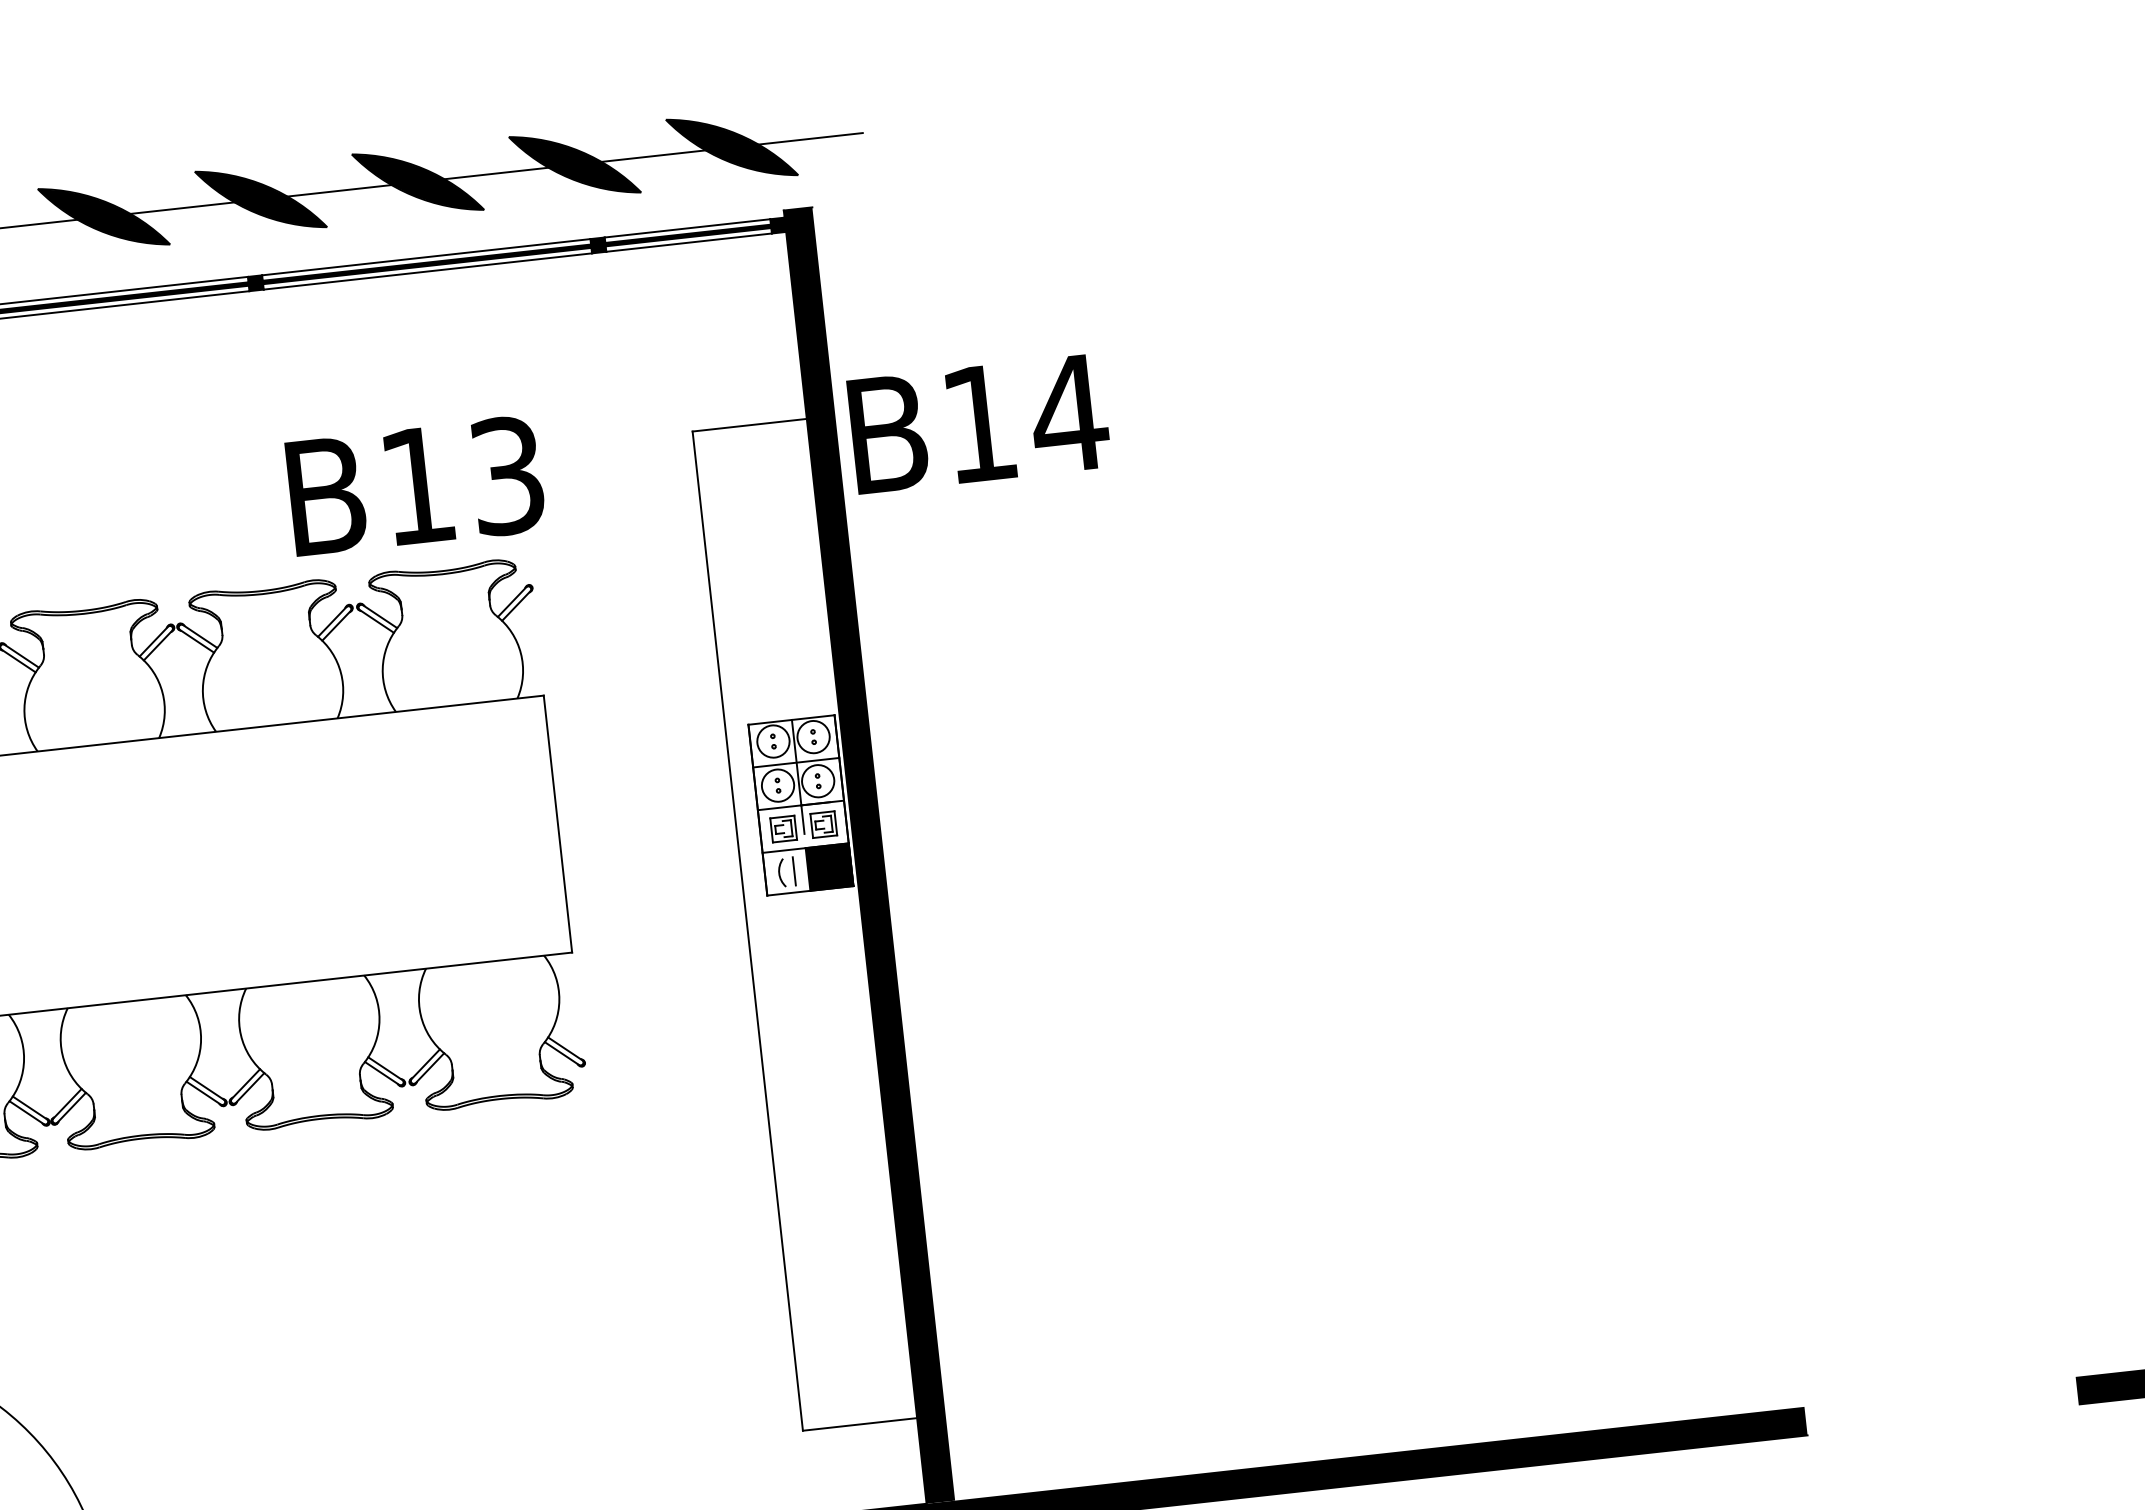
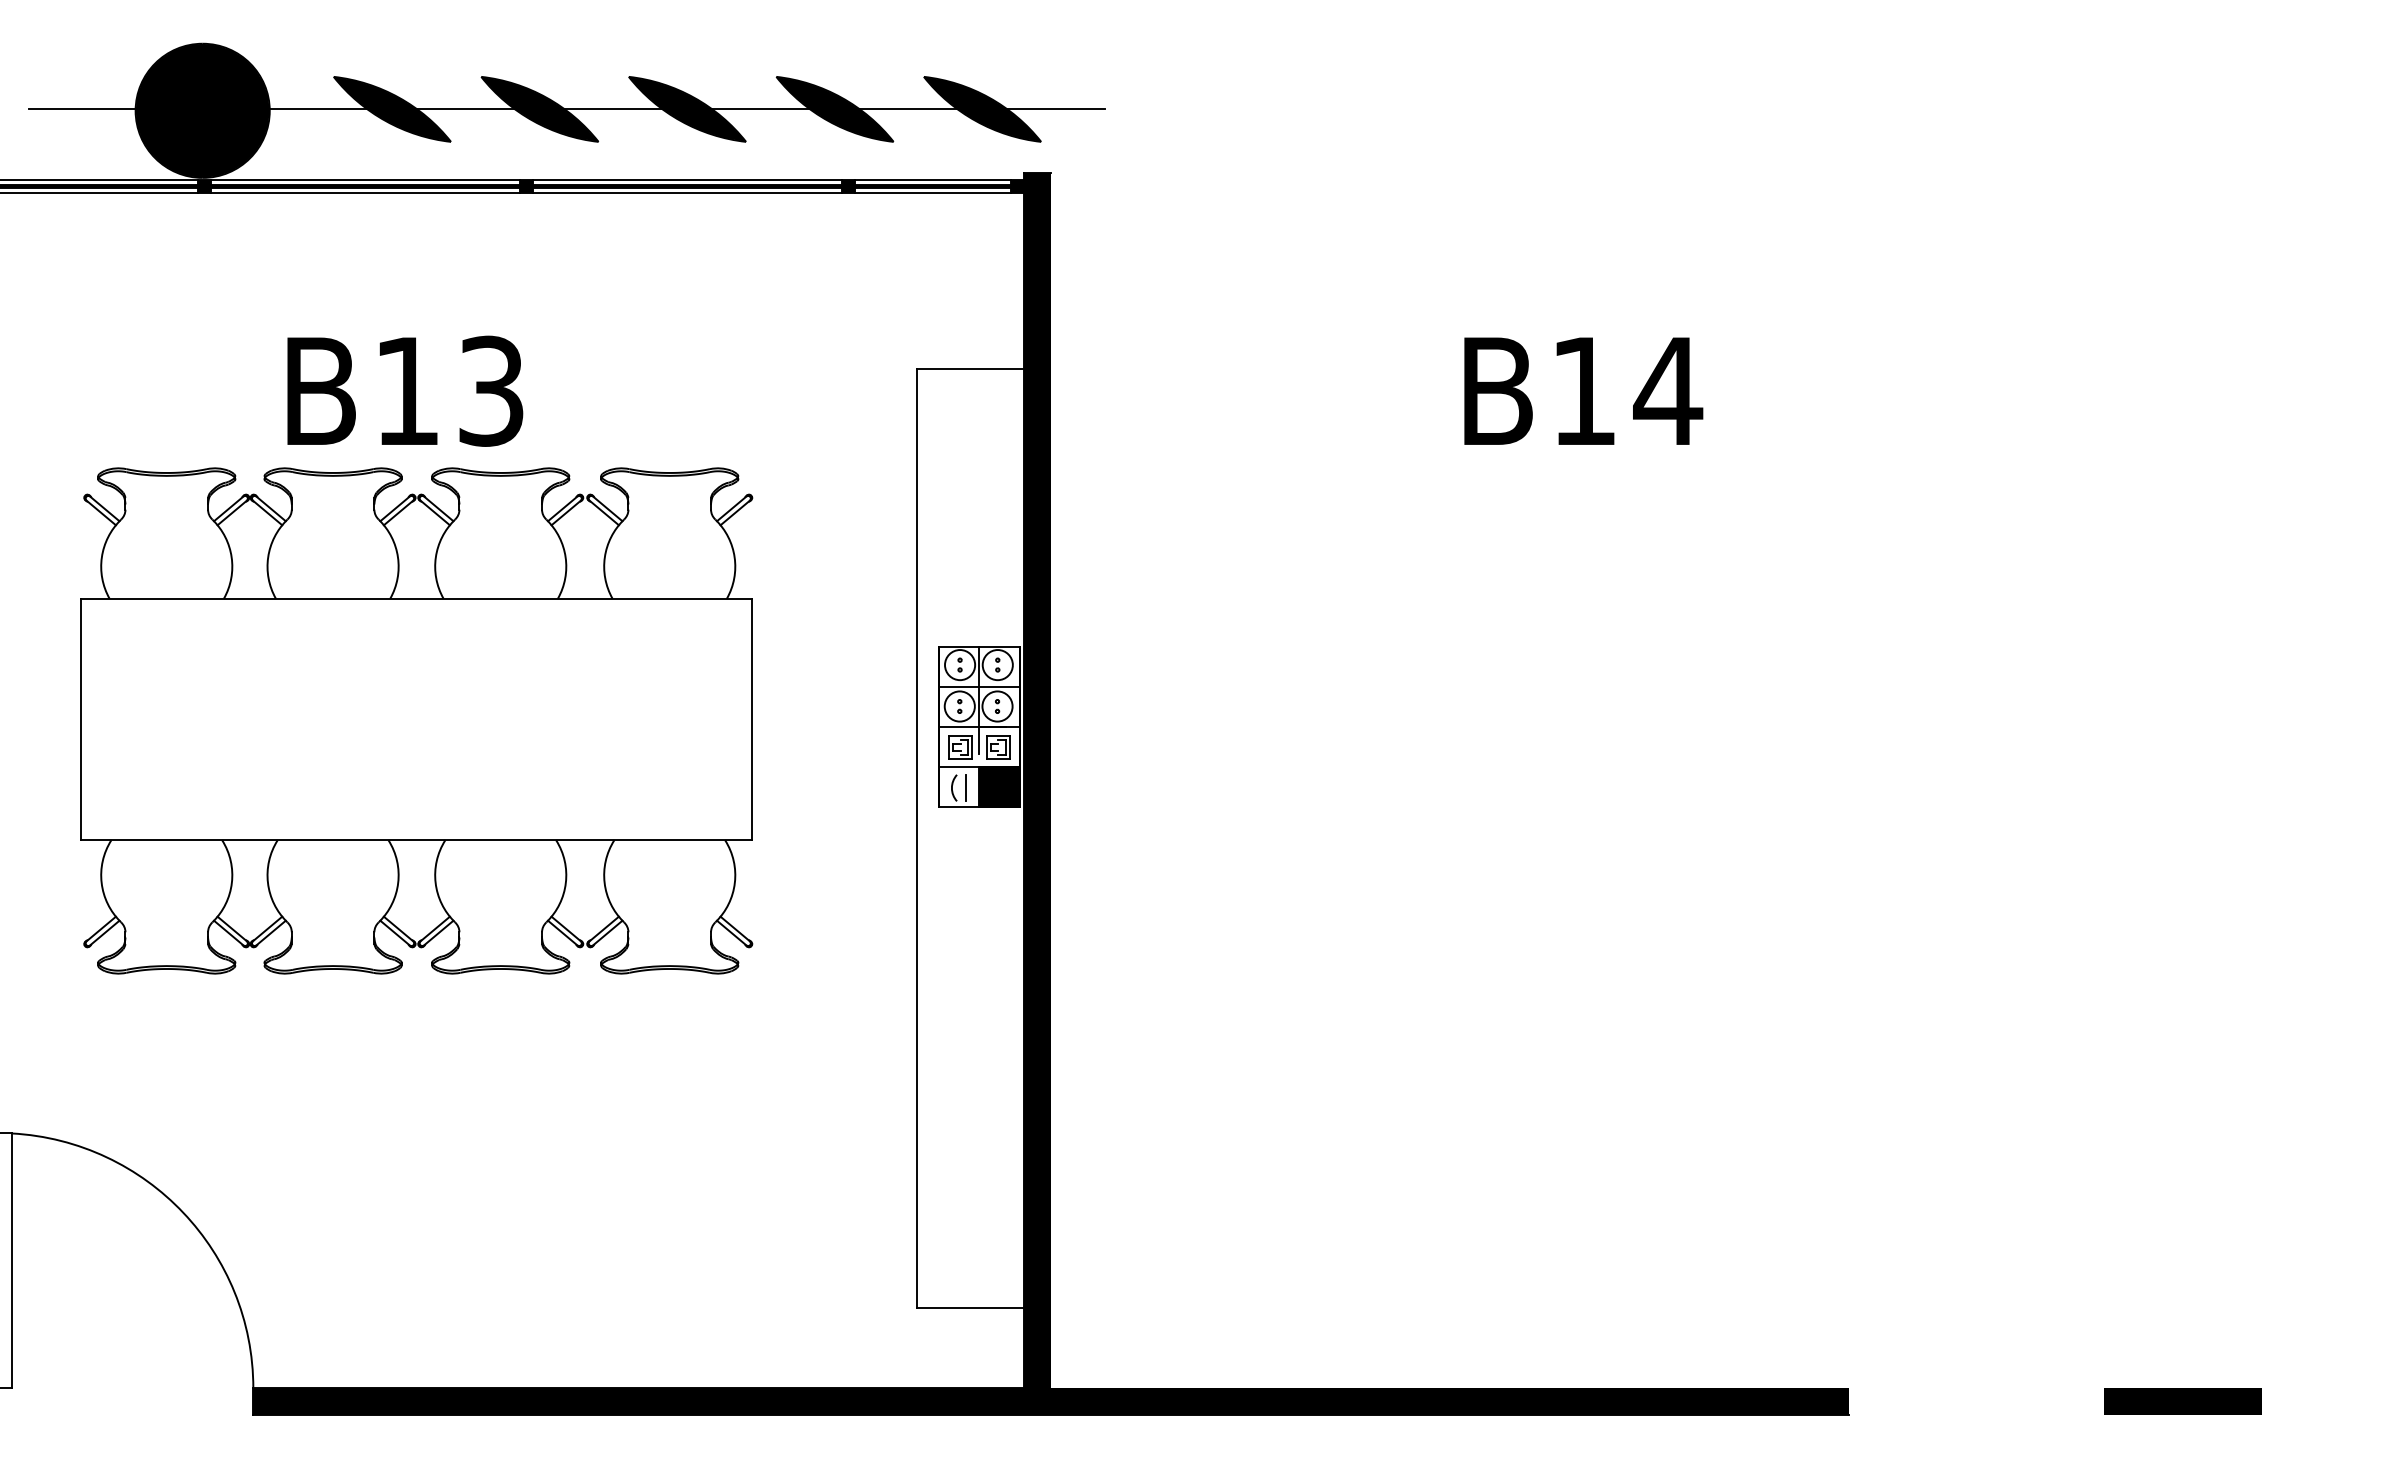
text: (978, 423) -> (1583, 390), moved
text: (415, 485) -> (405, 390), moved

